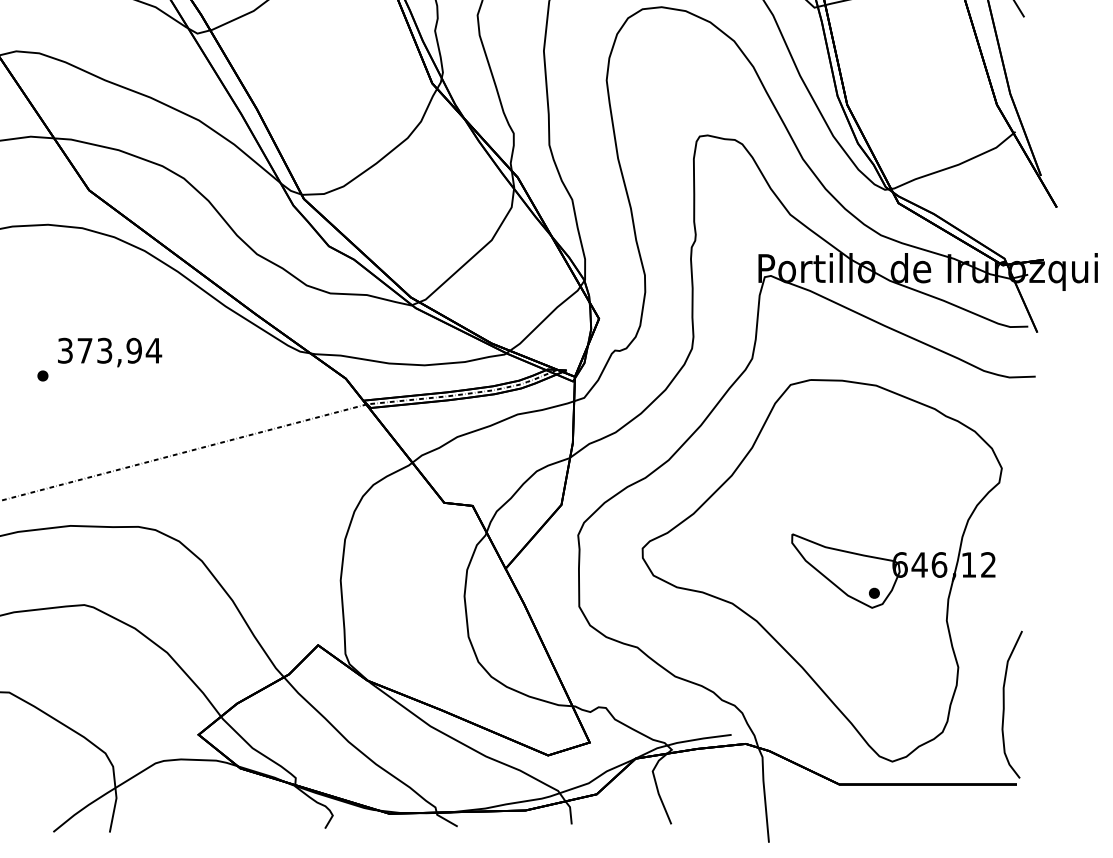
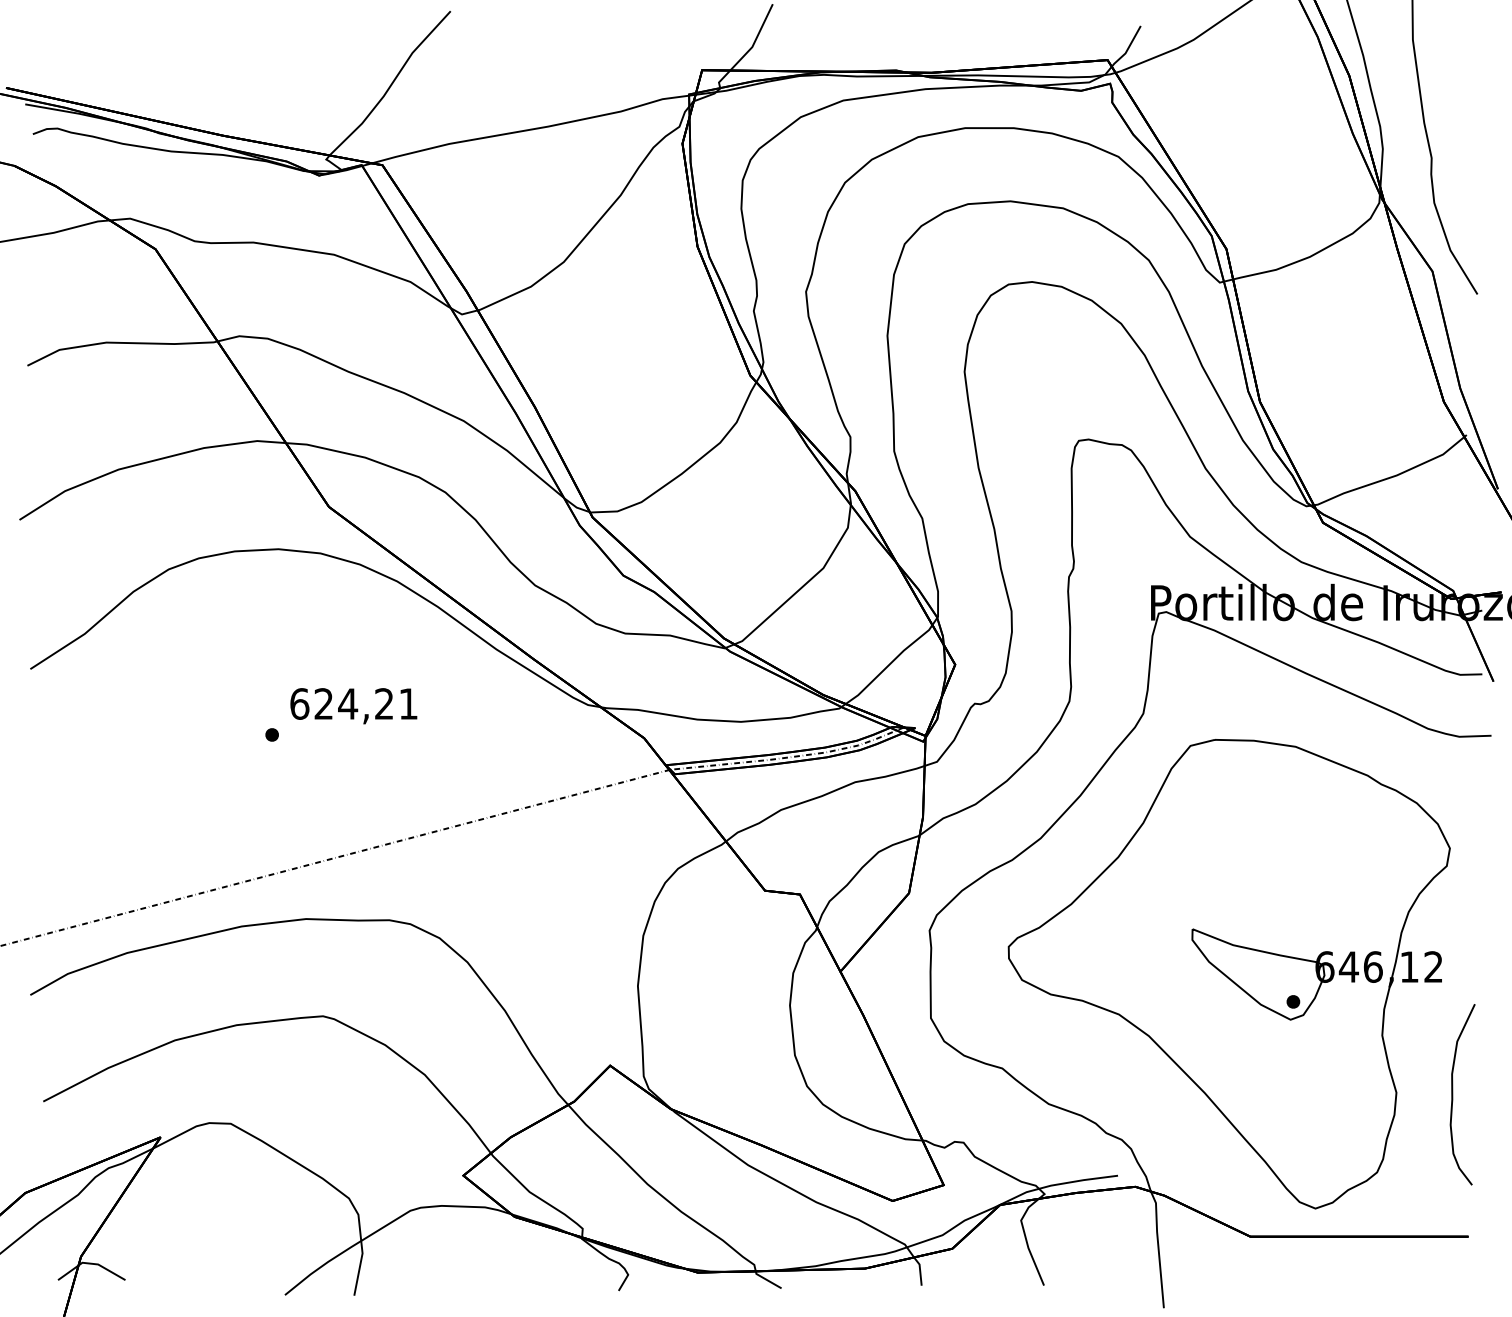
text: (109, 350) -> (354, 703), 373,94 -> 624,21
curve: (1004, 704) -> (1453, 1094), moved

